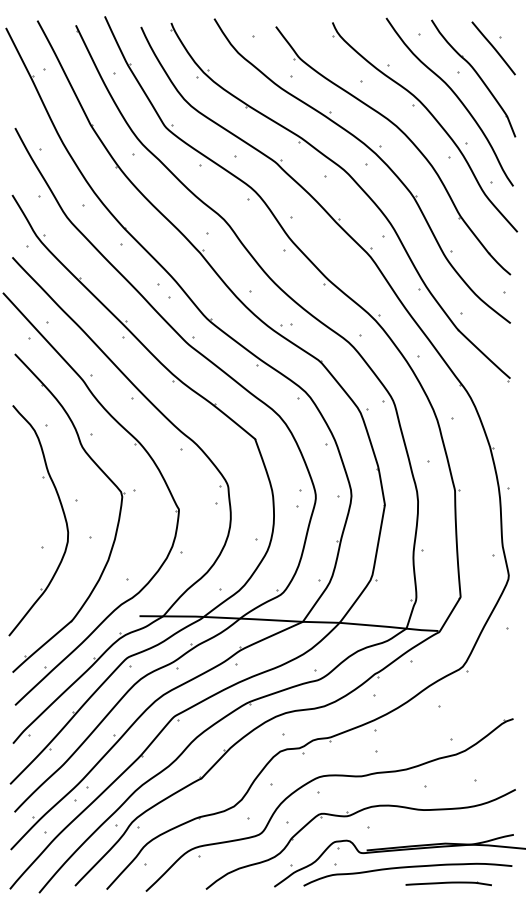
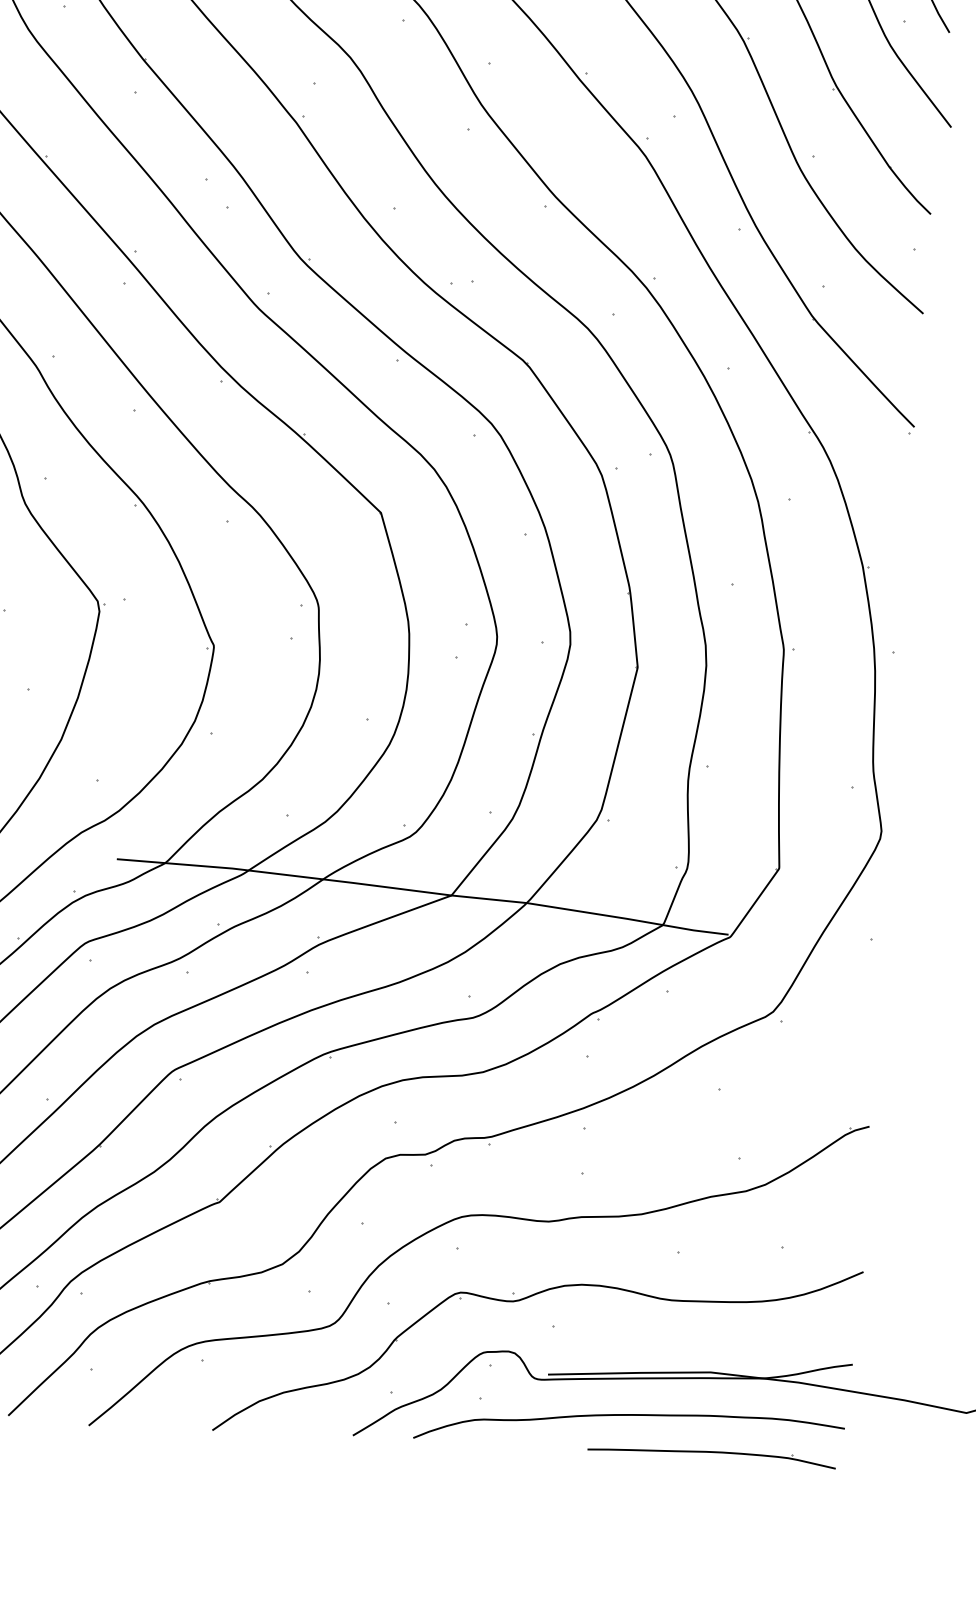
part: (448, 883) -> (711, 1454), size x1.4

